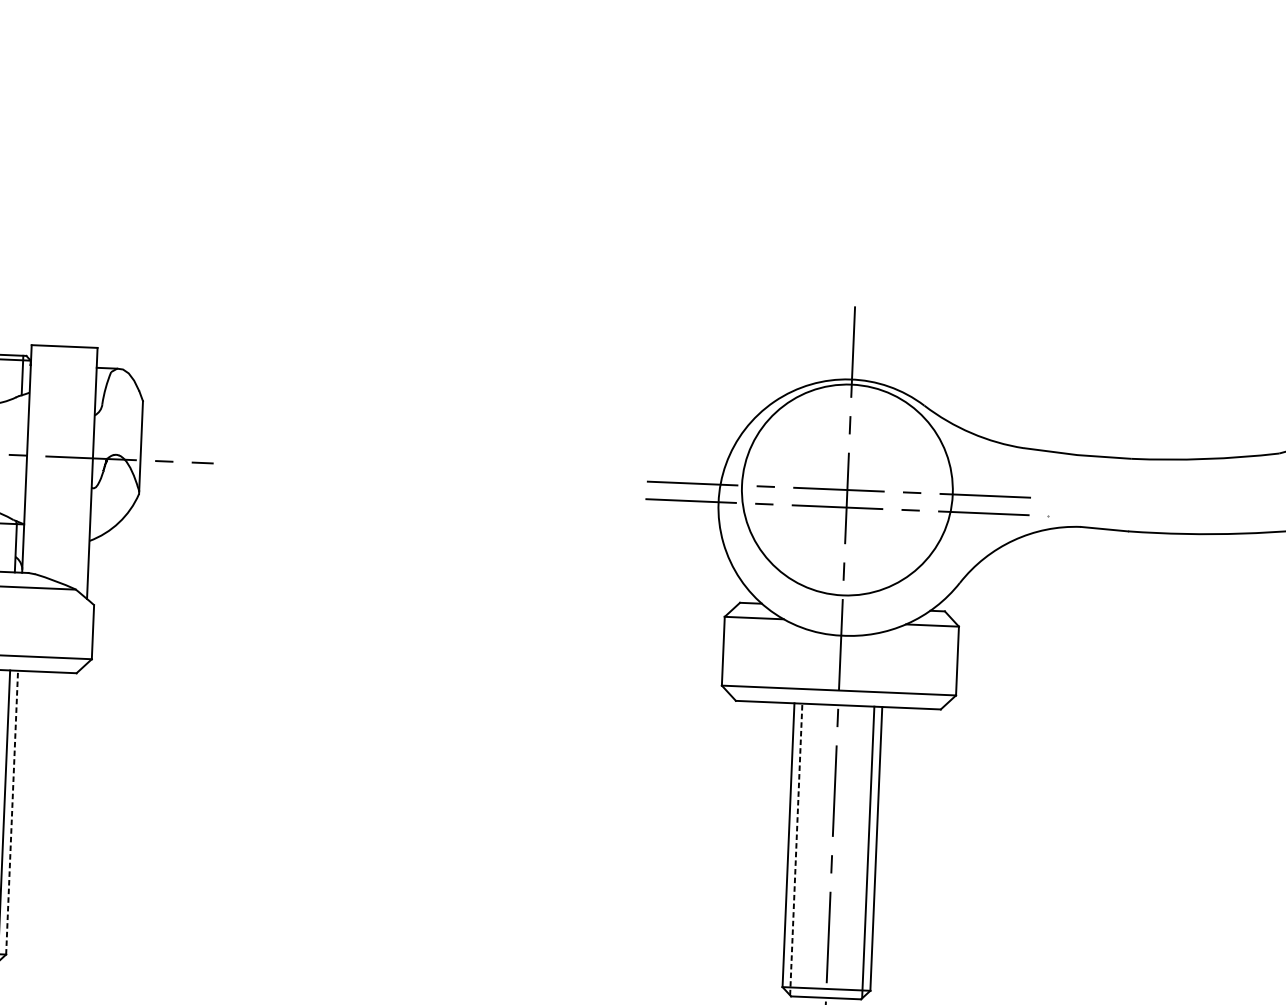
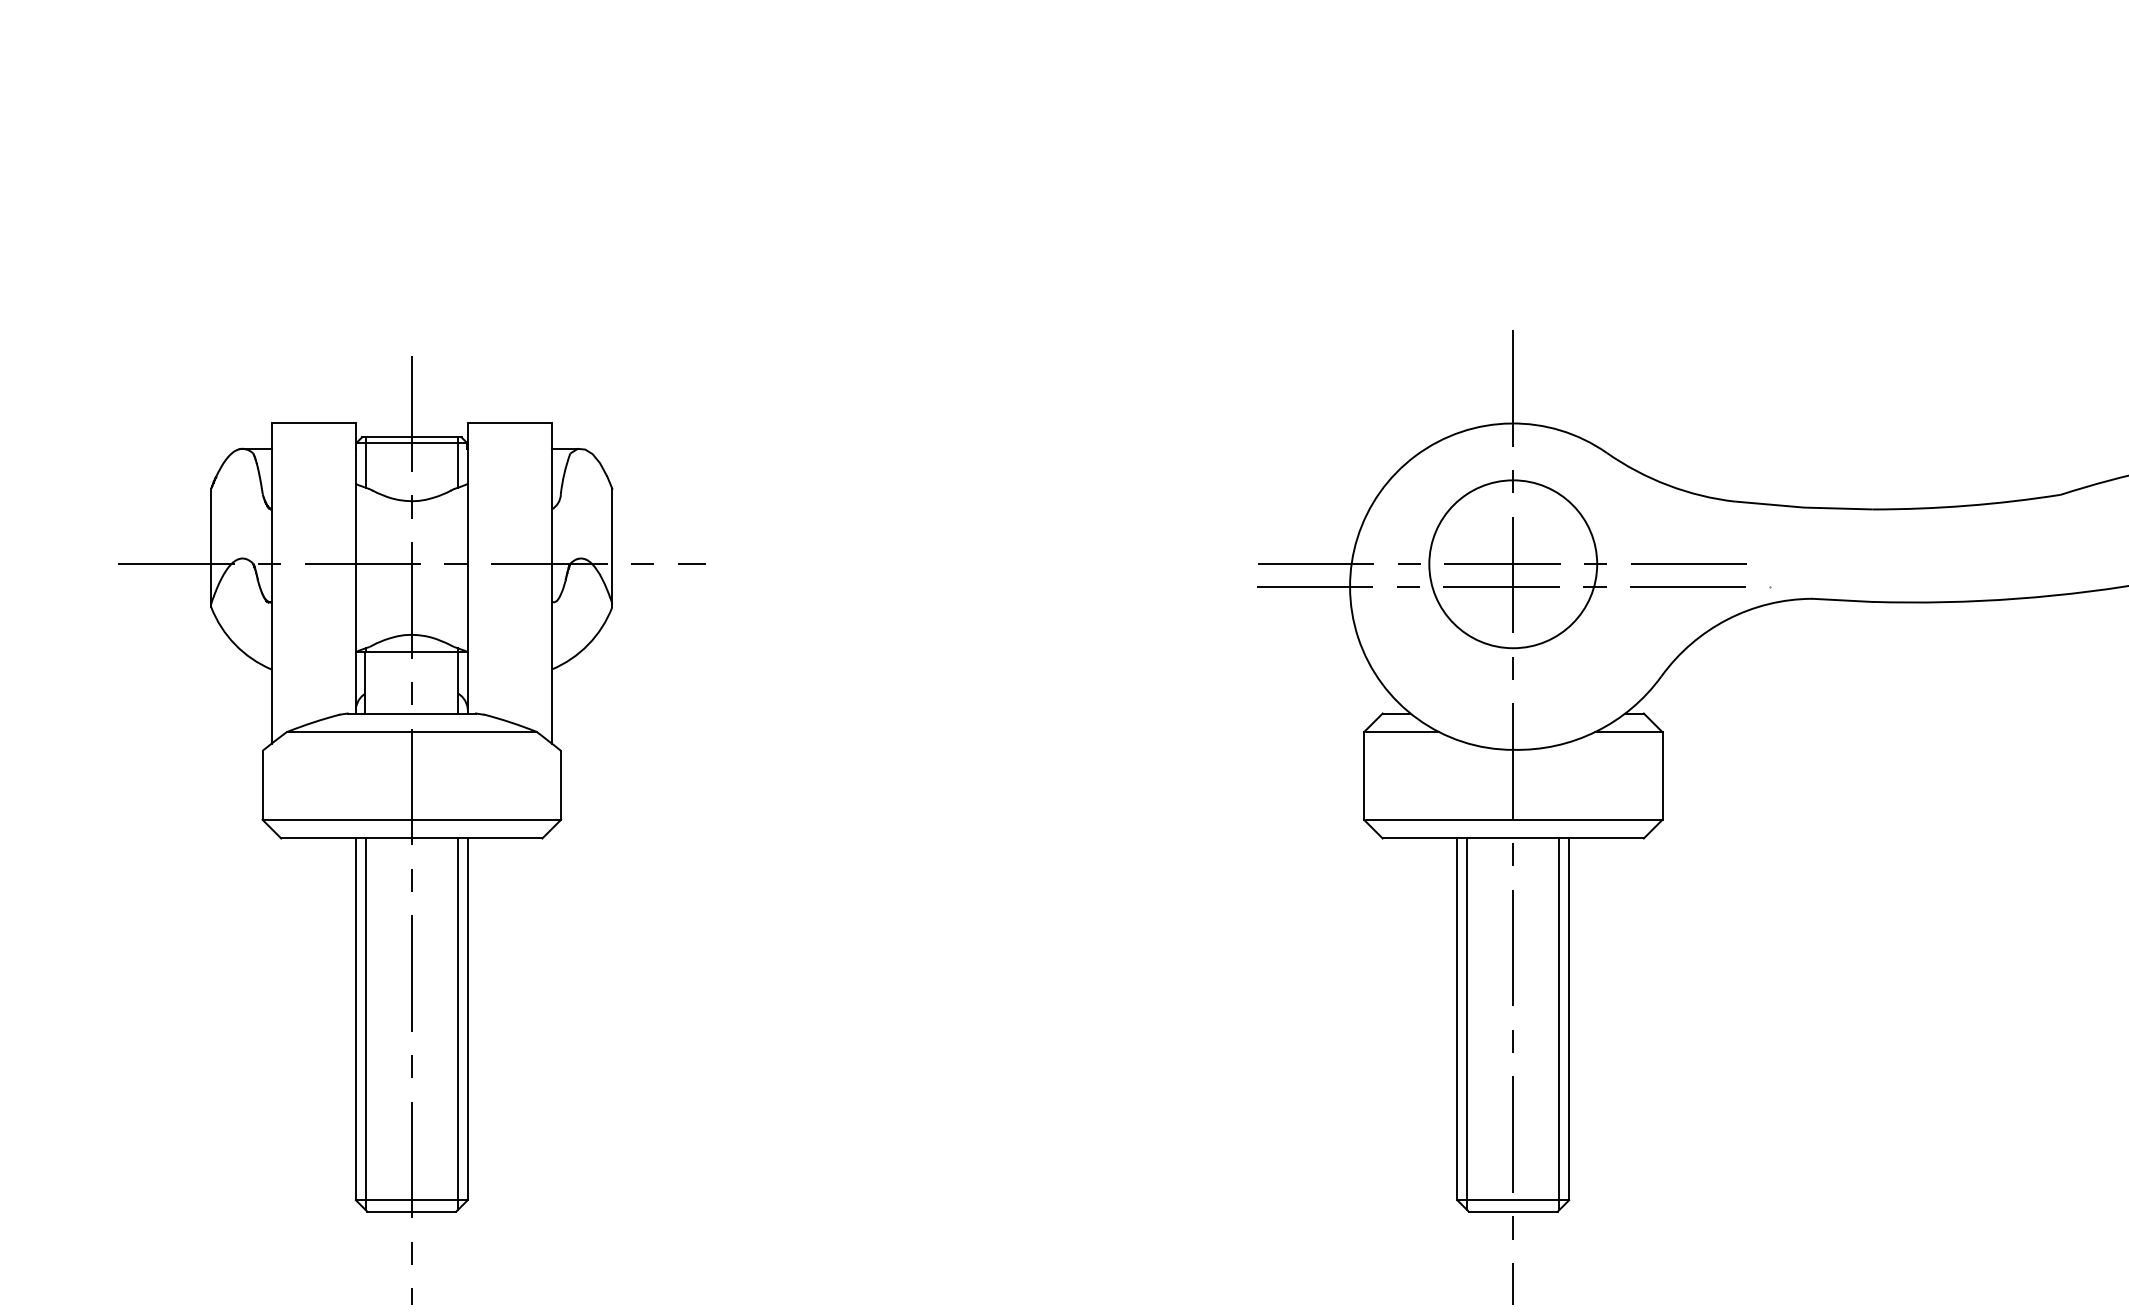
circle: (847, 490) -> (1513, 564), size x0.62
line: (11, 812) -> (467, 1019), dashed -> solid
line: (796, 849) -> (1467, 1024), dashed -> solid

